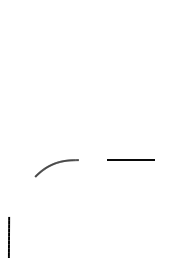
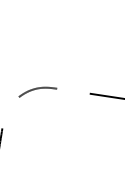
curve: (55, 164) -> (37, 89), moved

